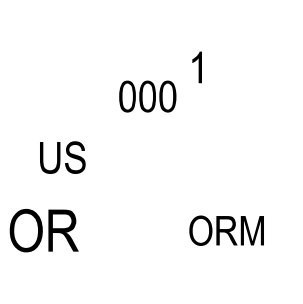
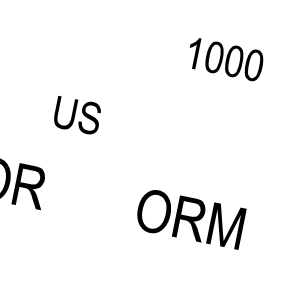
part: (147, 96) -> (234, 61), moved
part: (62, 157) -> (77, 115), moved
part: (226, 230) -> (190, 218), size x1.43

